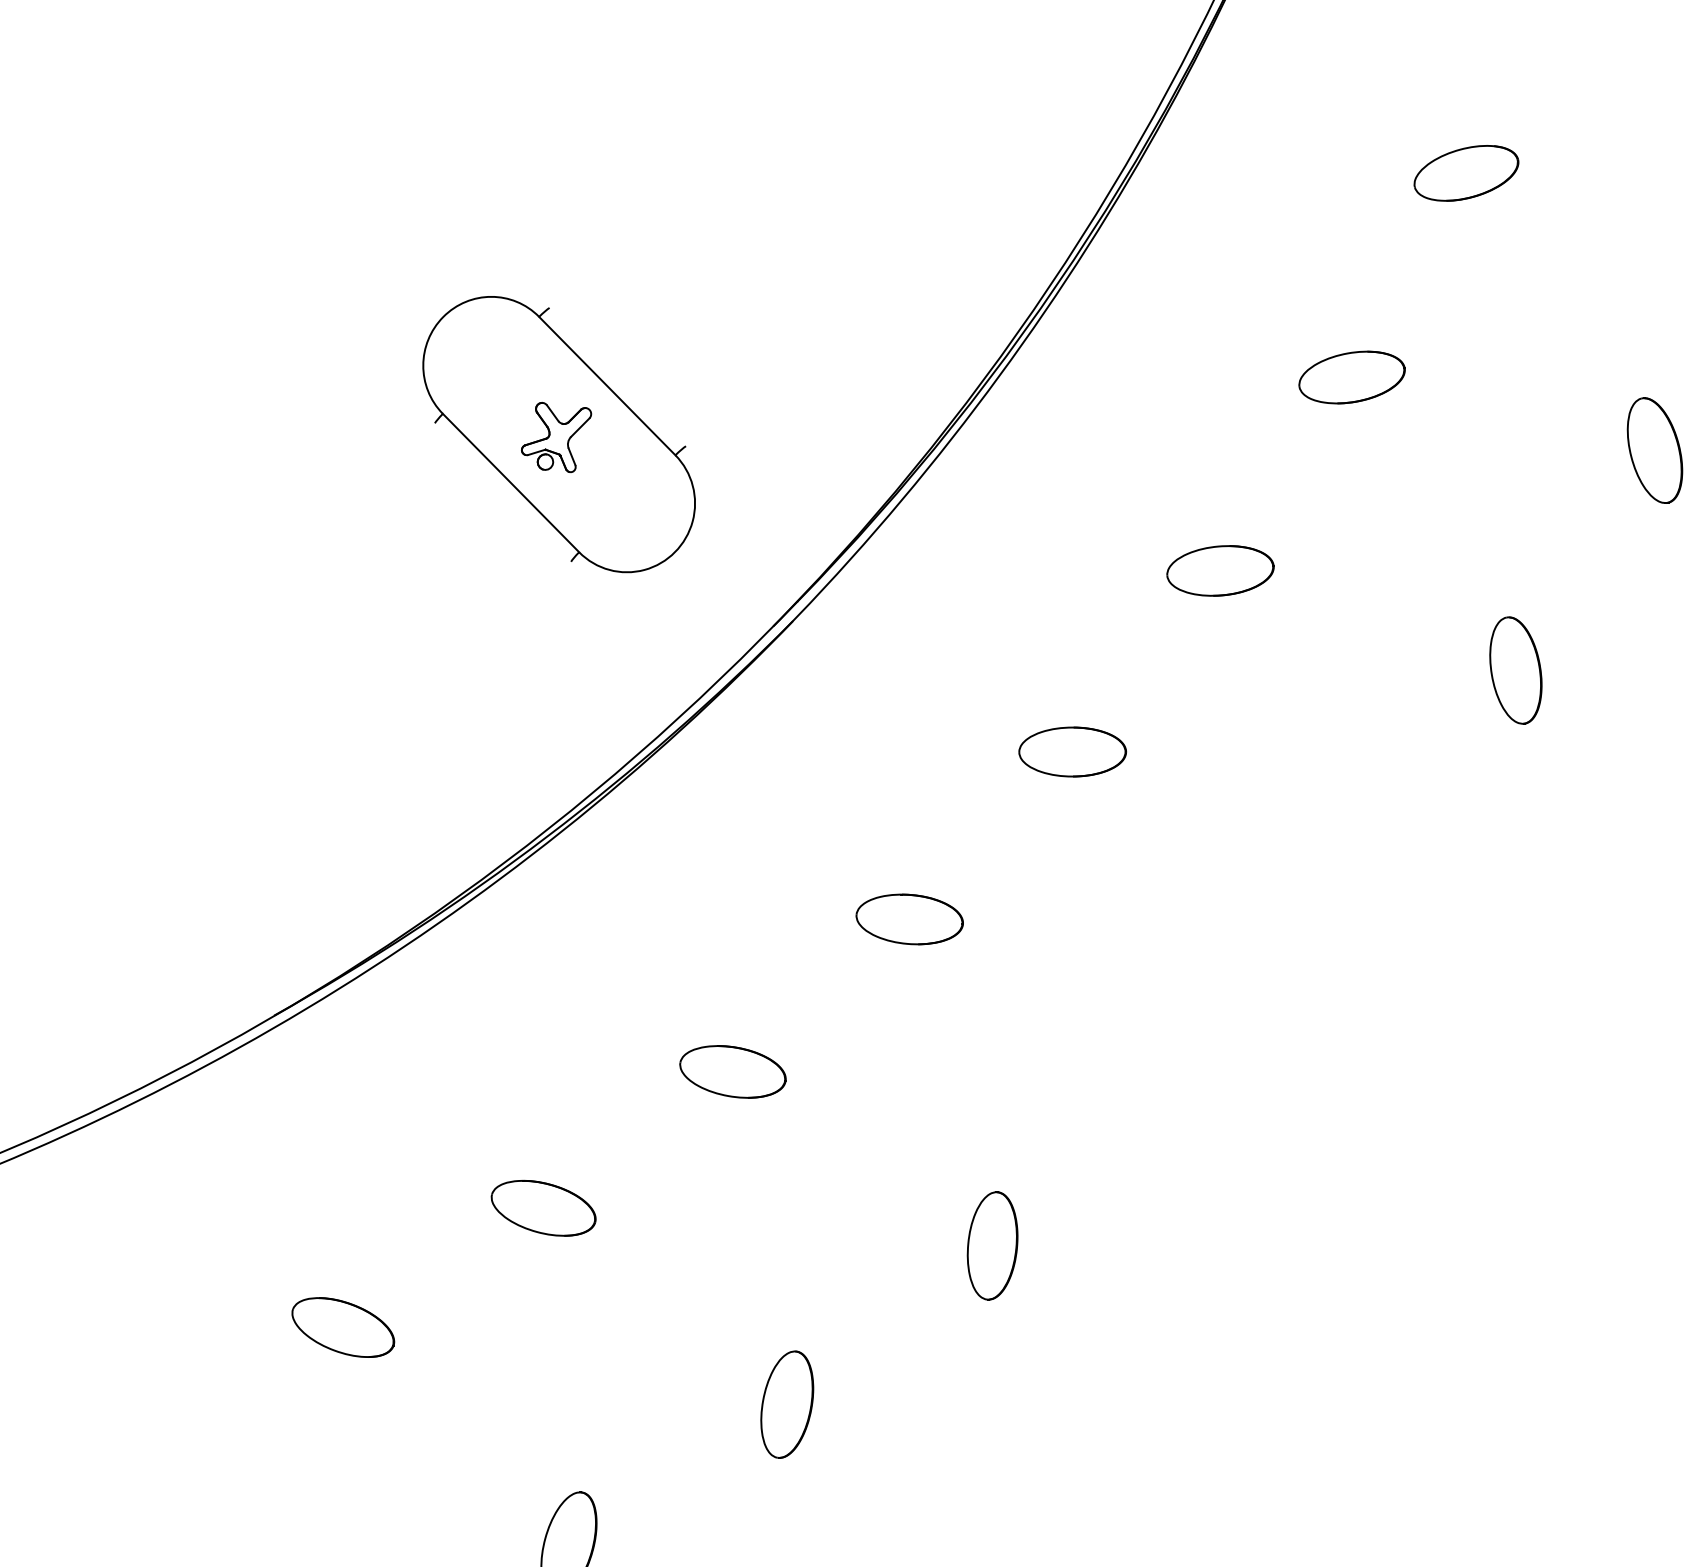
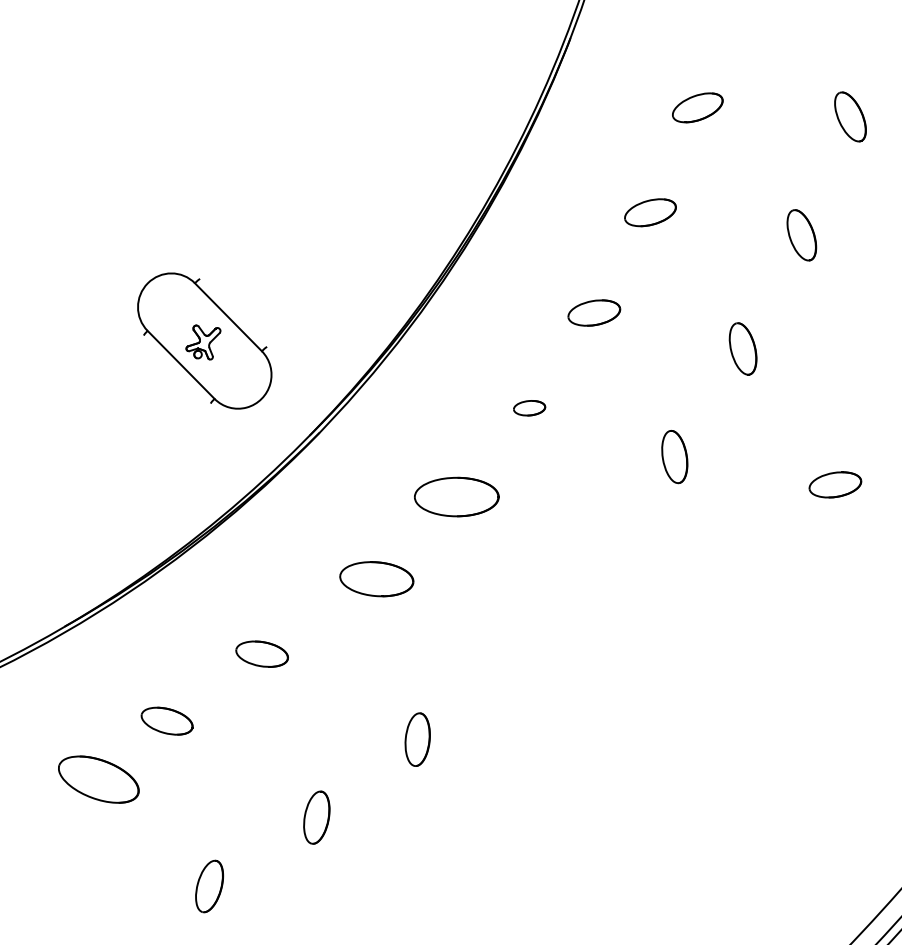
part: (1220, 571) -> (529, 408), size x0.6
part: (1073, 750) -> (457, 496), size x1.6
part: (910, 919) -> (377, 579), size x1.4
part: (731, 1070) -> (261, 653), moved
part: (542, 1206) -> (166, 720), moved
part: (342, 1326) -> (98, 779), size x1.6

